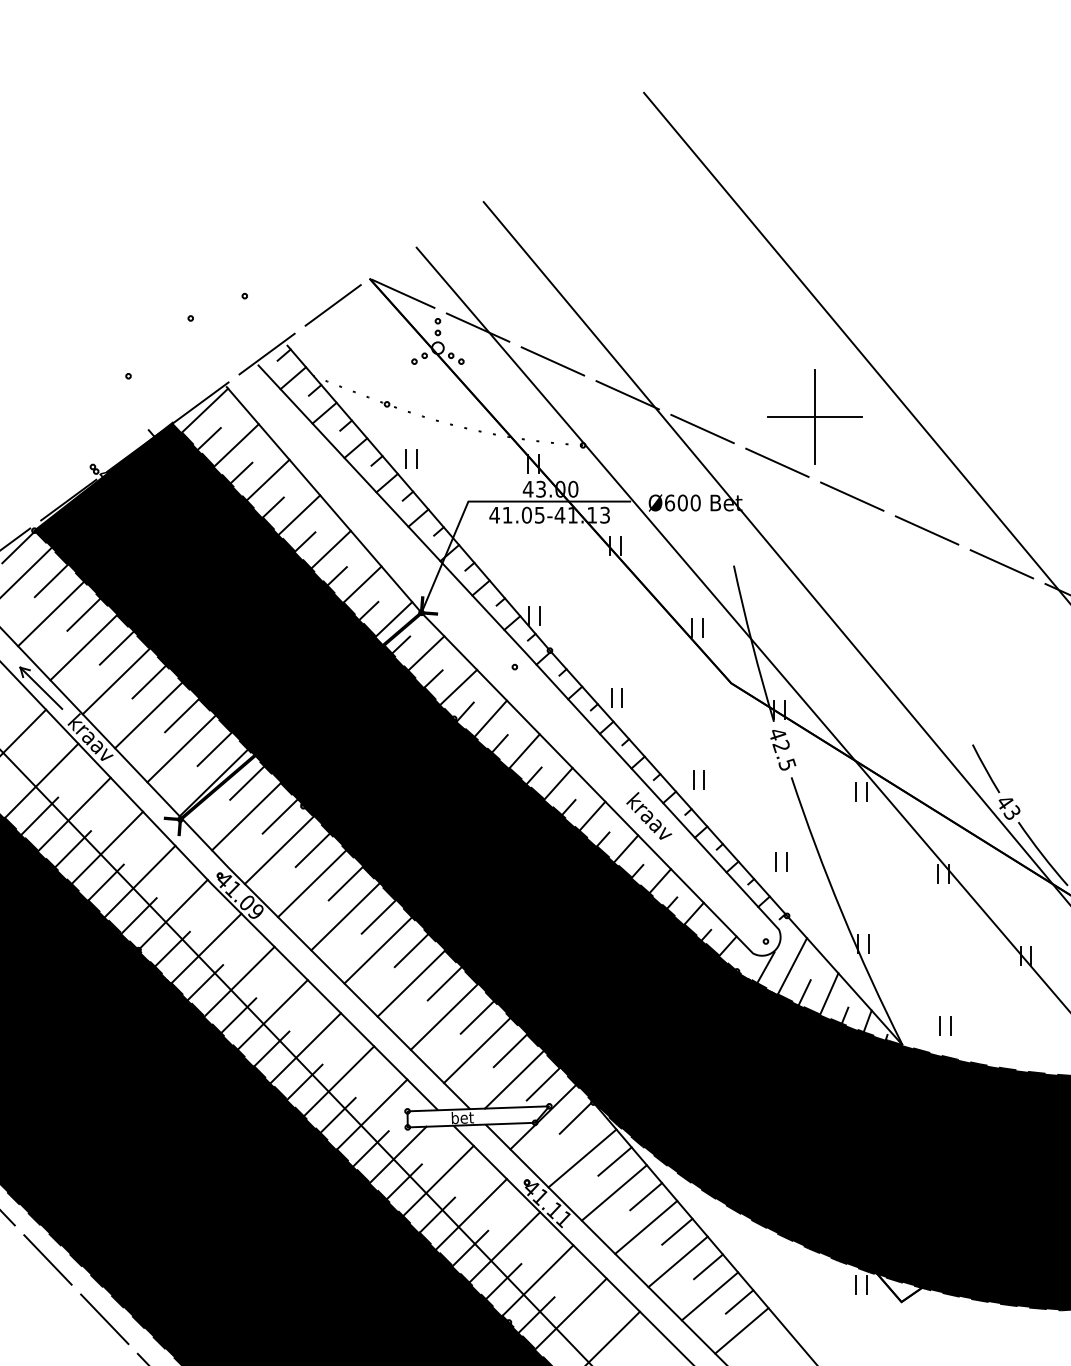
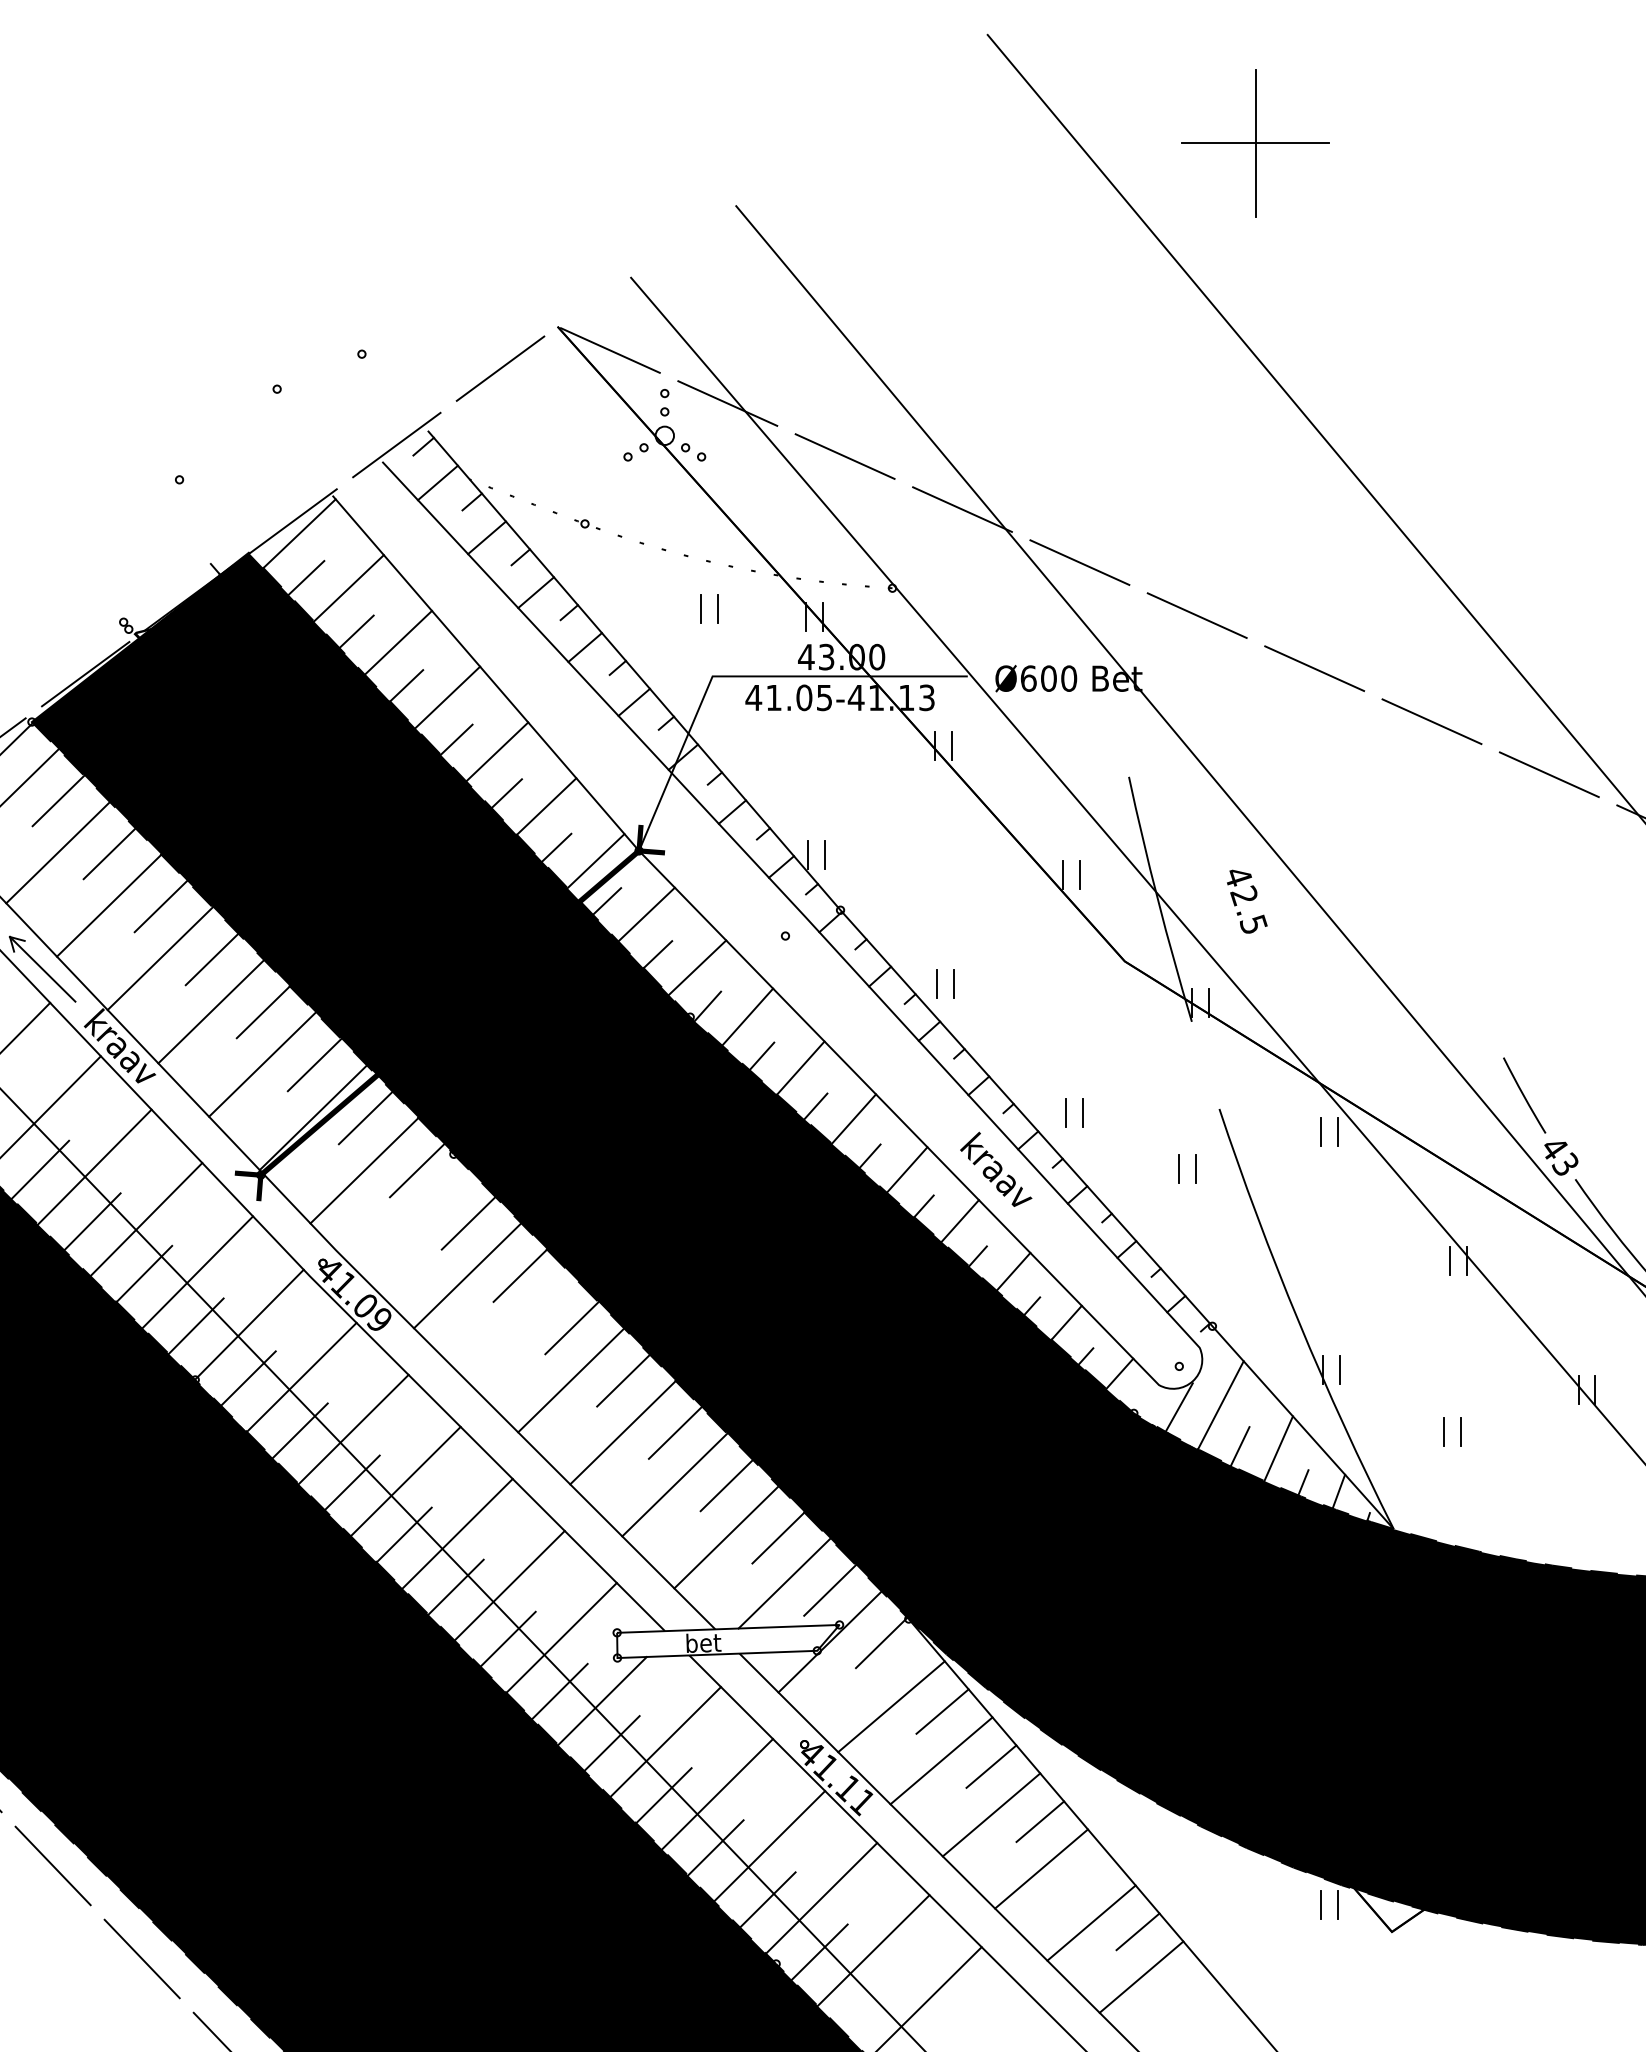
part: (814, 416) -> (1255, 142), moved
part: (411, 458) -> (709, 608), moved
text: (783, 750) -> (1247, 902), moved
line: (278, 850) -> (414, 1223), removed
part: (781, 861) -> (1187, 1168), moved
line: (345, 916) -> (519, 1327), removed
part: (945, 1025) -> (1453, 1430), moved
line: (708, 1266) -> (1089, 1876), removed

